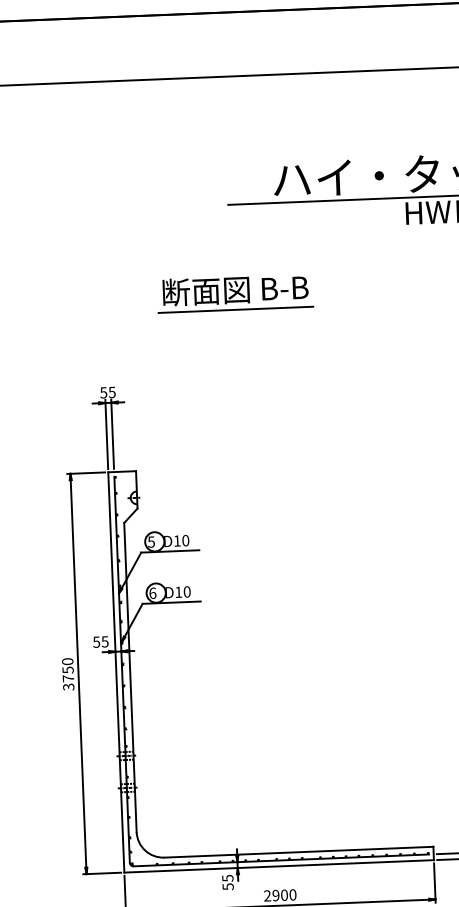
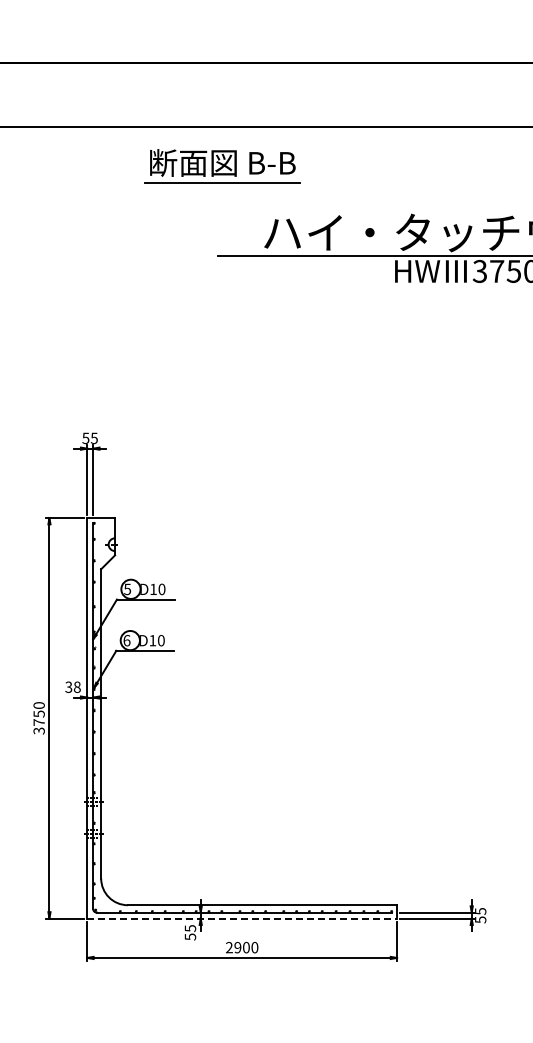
part: (235, 293) -> (222, 166), moved
text: (100, 641) -> (72, 686), 55 -> 38
line: (279, 866) -> (242, 918), solid -> dashed

